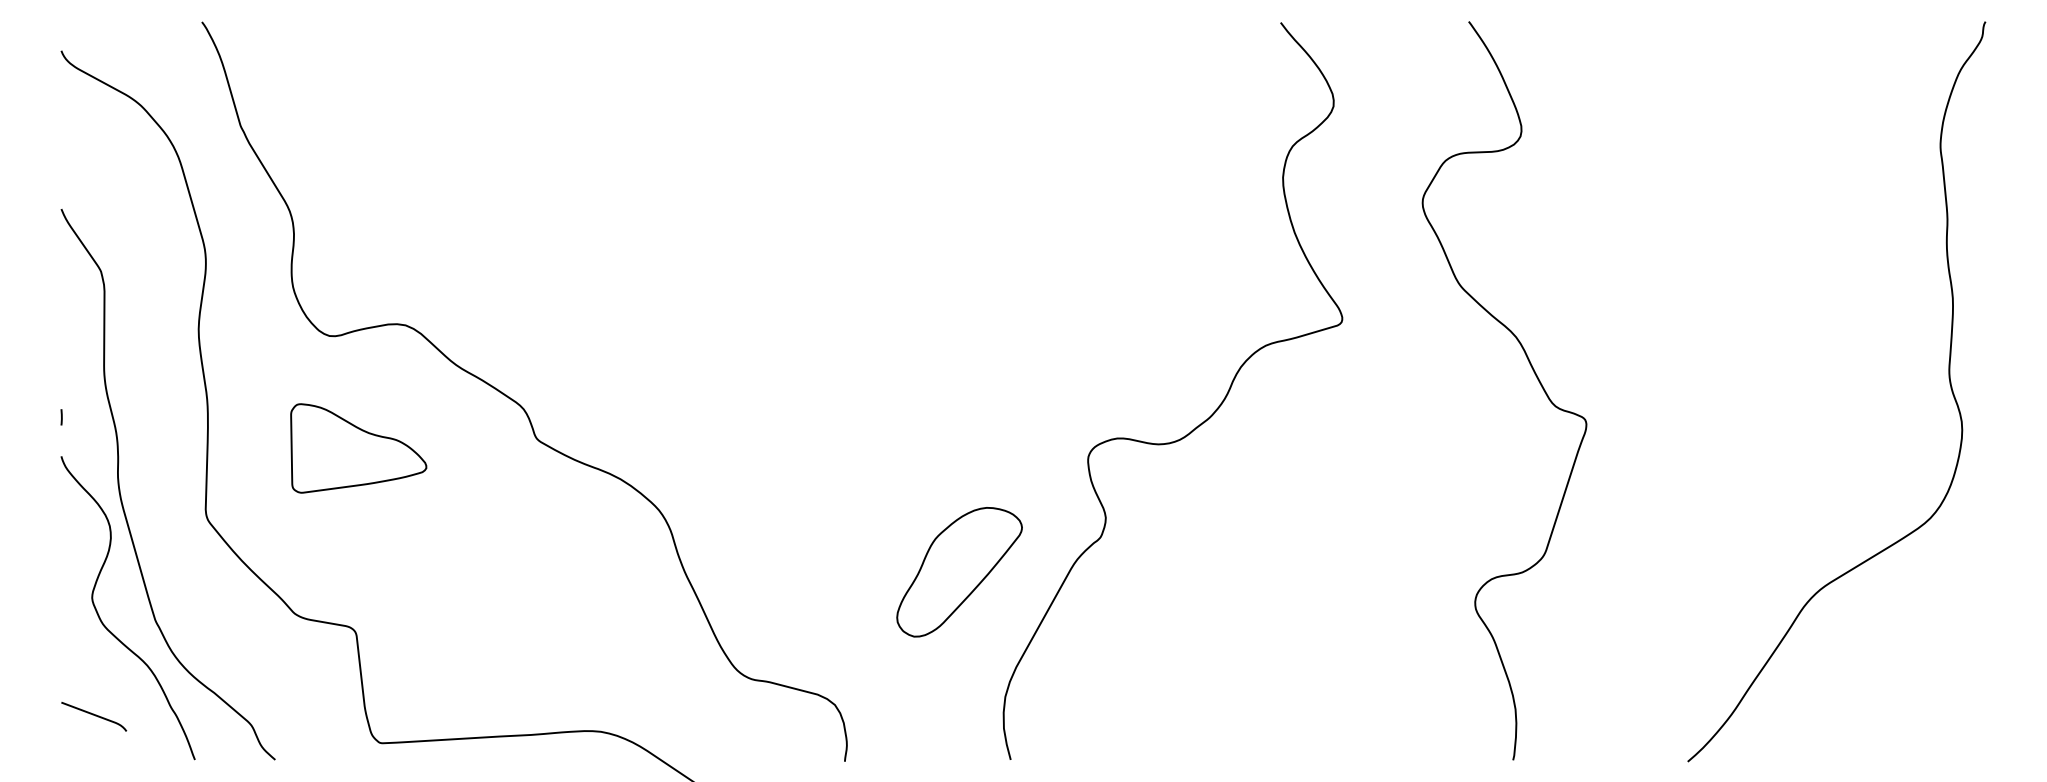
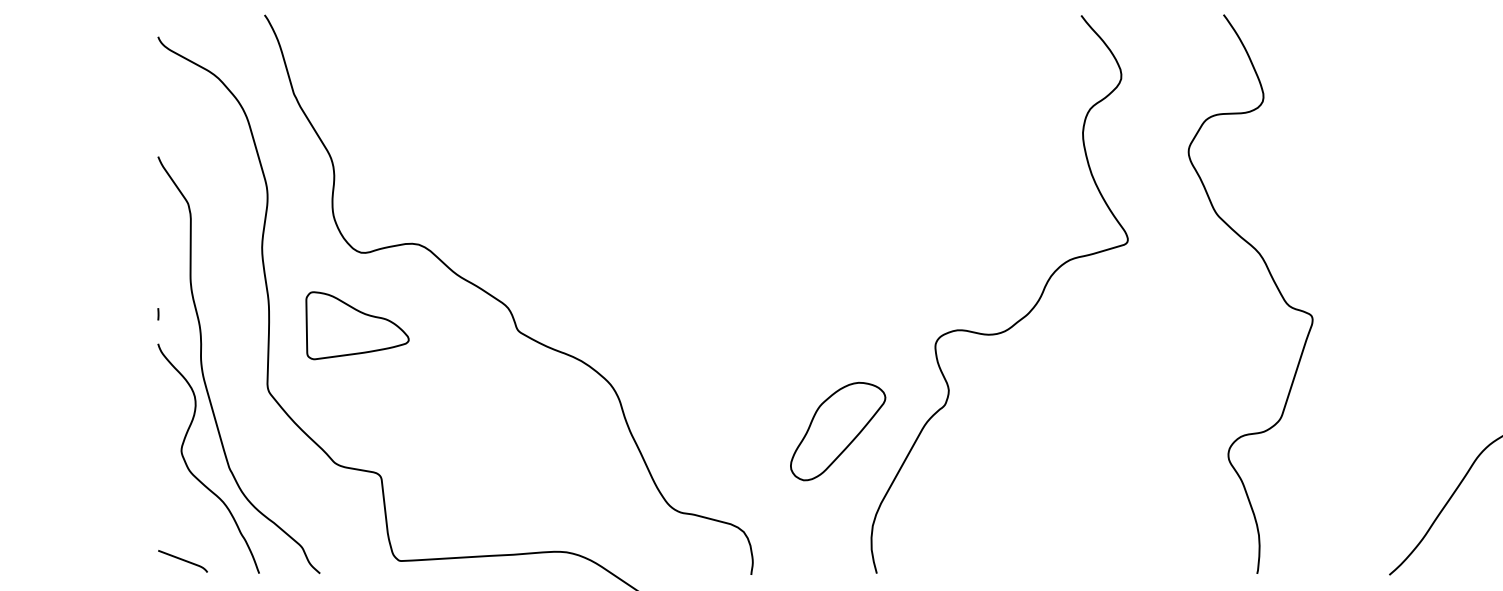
part: (358, 448) -> (357, 325), moved
curve: (94, 715) -> (183, 560), moved

